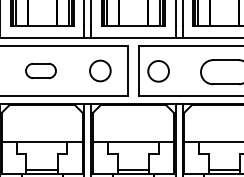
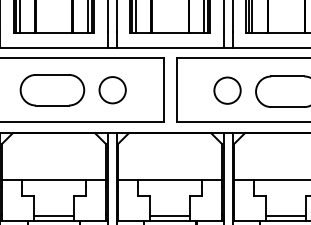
part: (40, 70) -> (51, 89), size x1.67
circle: (100, 70) -> (112, 89), moved
circle: (158, 71) -> (227, 90), moved

